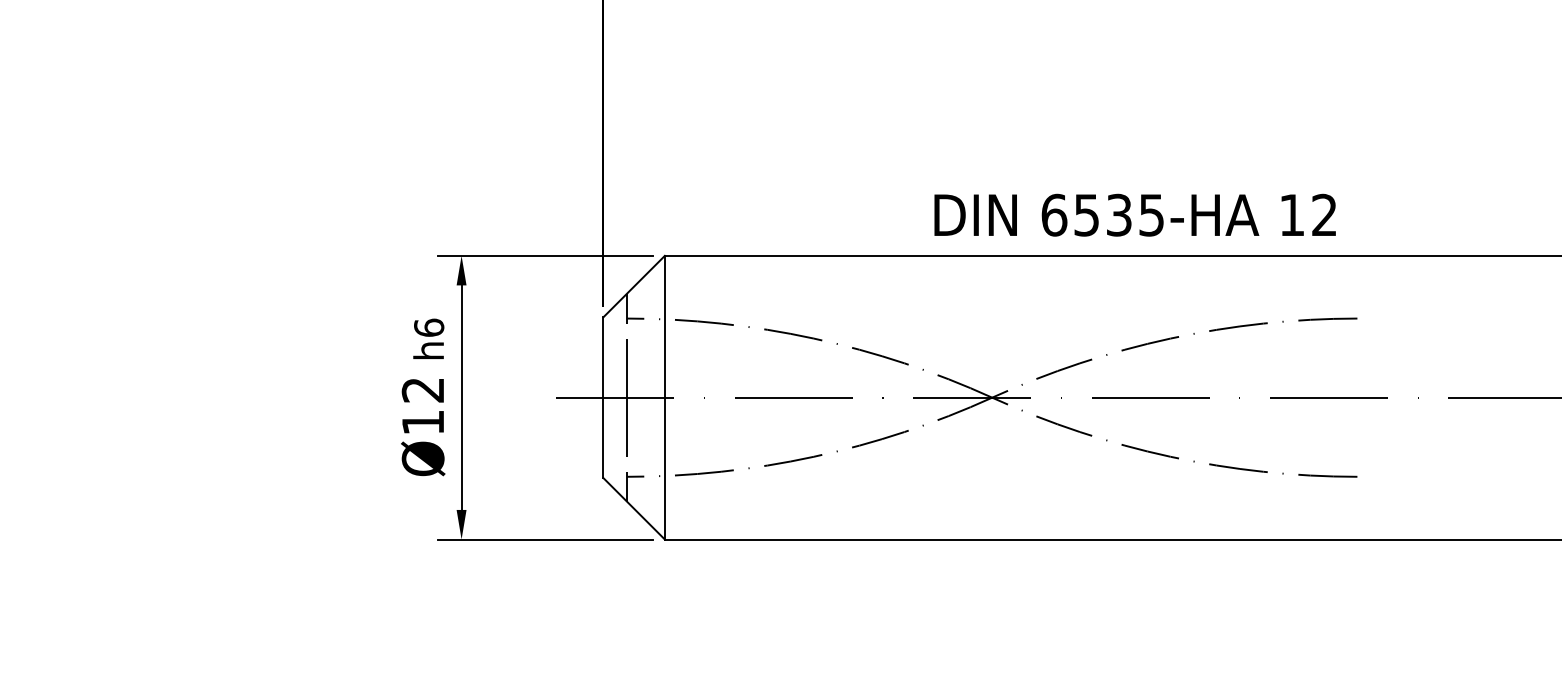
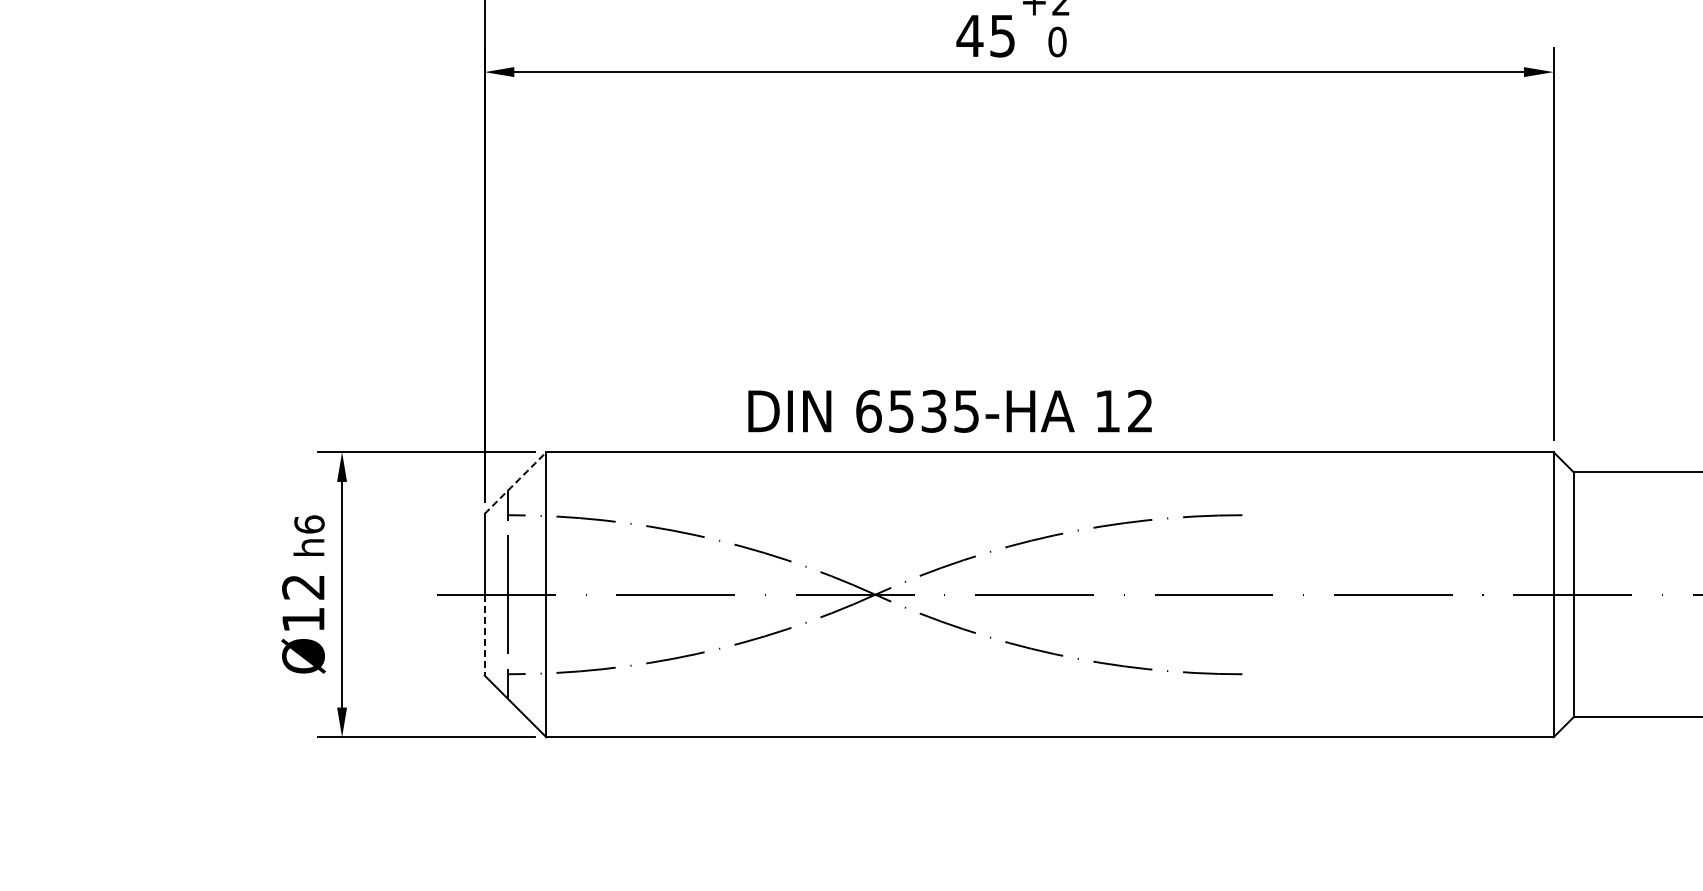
text: (1134, 214) -> (949, 410), moved
line: (634, 286) -> (515, 483), solid -> dashed
line: (603, 438) -> (484, 635), solid -> dashed

